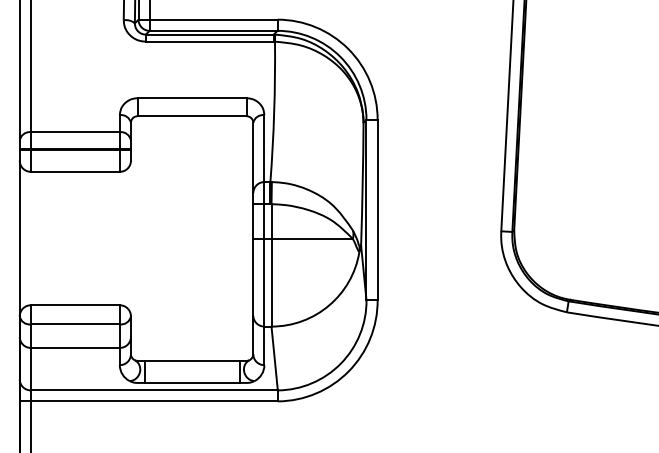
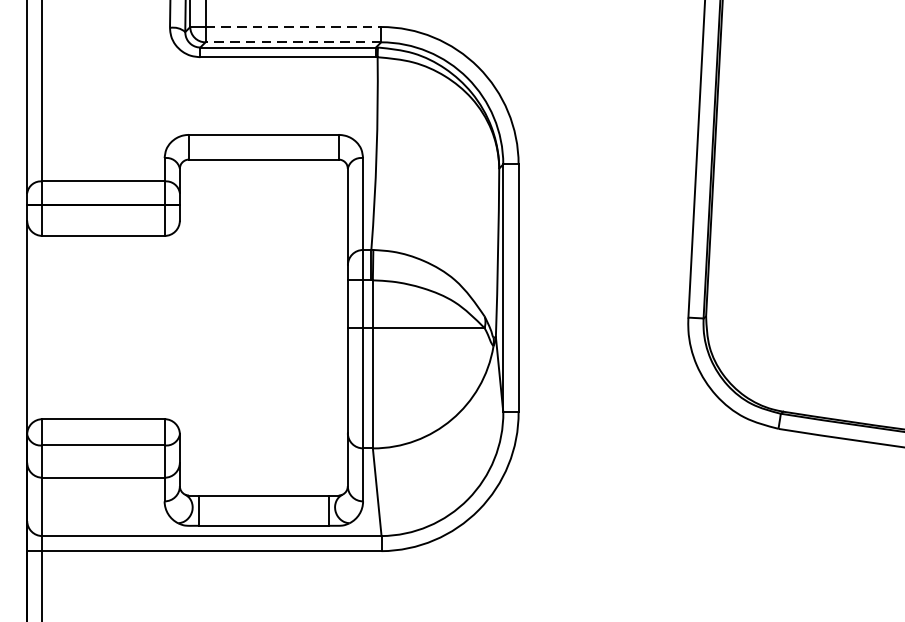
line: (213, 19) -> (293, 26), solid -> dashed
line: (213, 30) -> (293, 41), solid -> dashed

